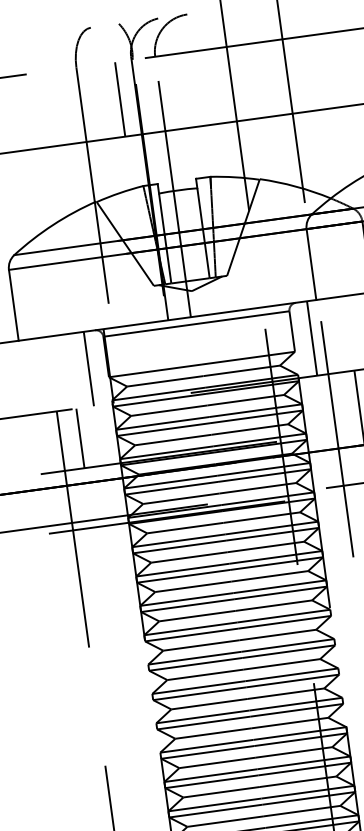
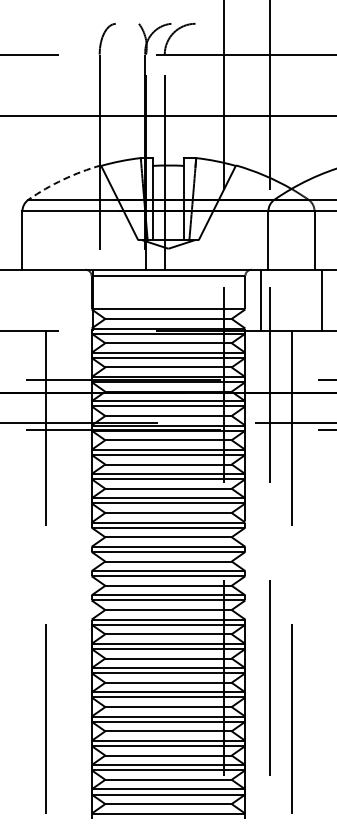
line: (120, 99) -> (131, 85), removed
arc: (53, 224) -> (63, 179), solid -> dashed
line: (89, 369) -> (76, 300), removed
line: (80, 438) -> (61, 355), removed

